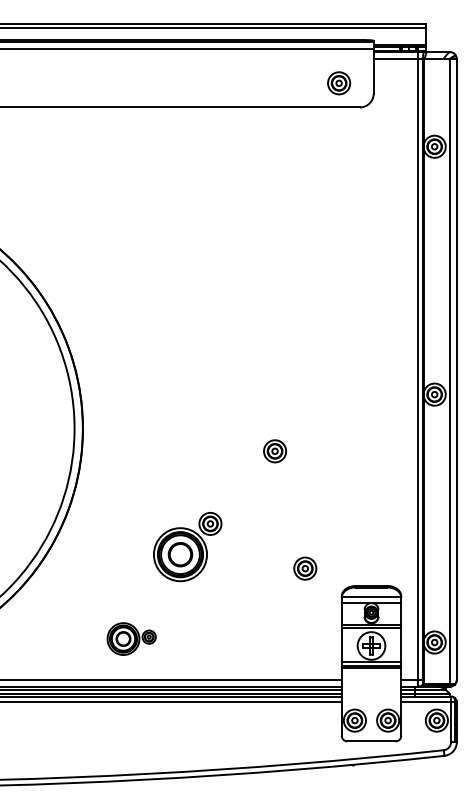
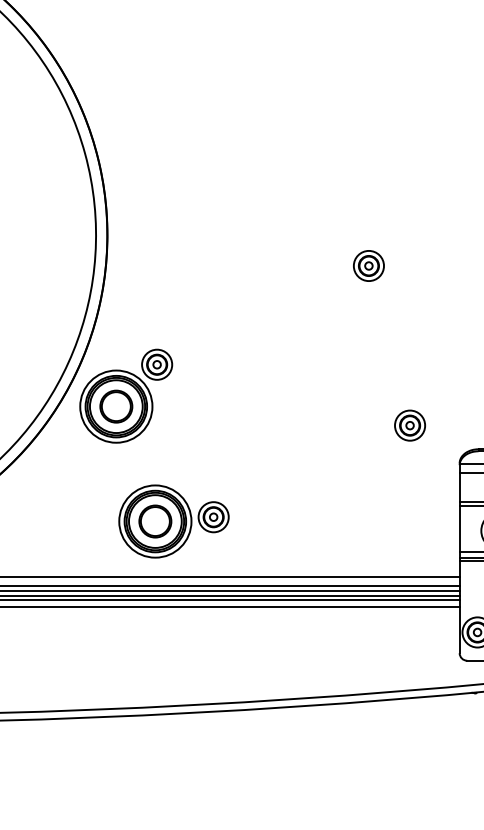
part: (187, 547) -> (125, 396), moved
part: (131, 638) -> (173, 520), size x1.67

